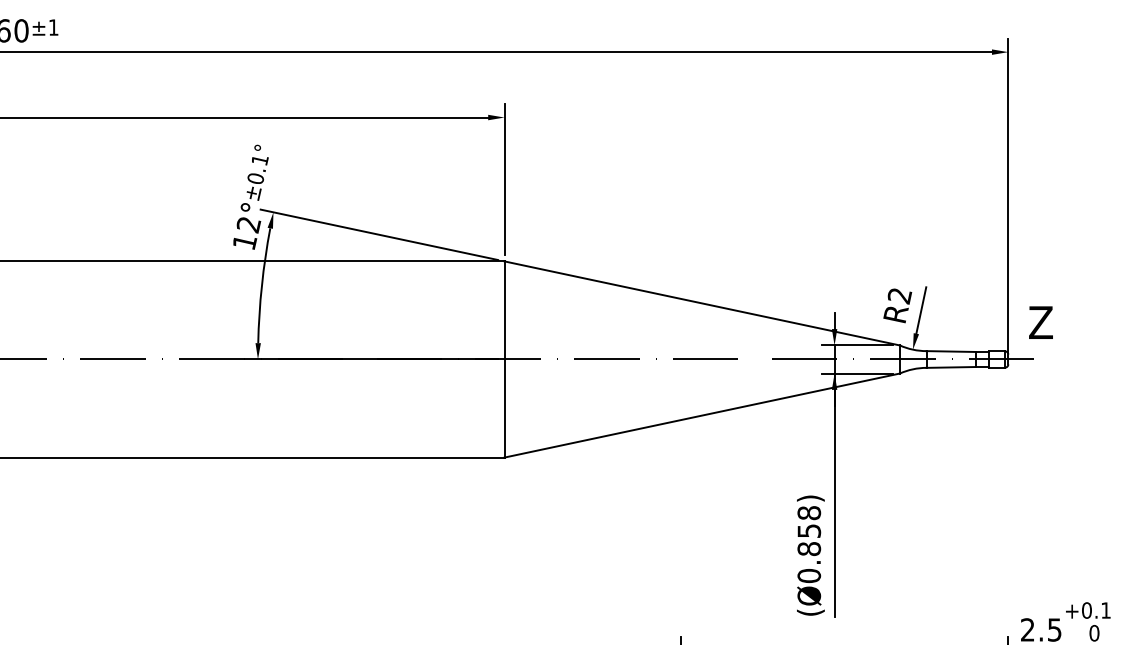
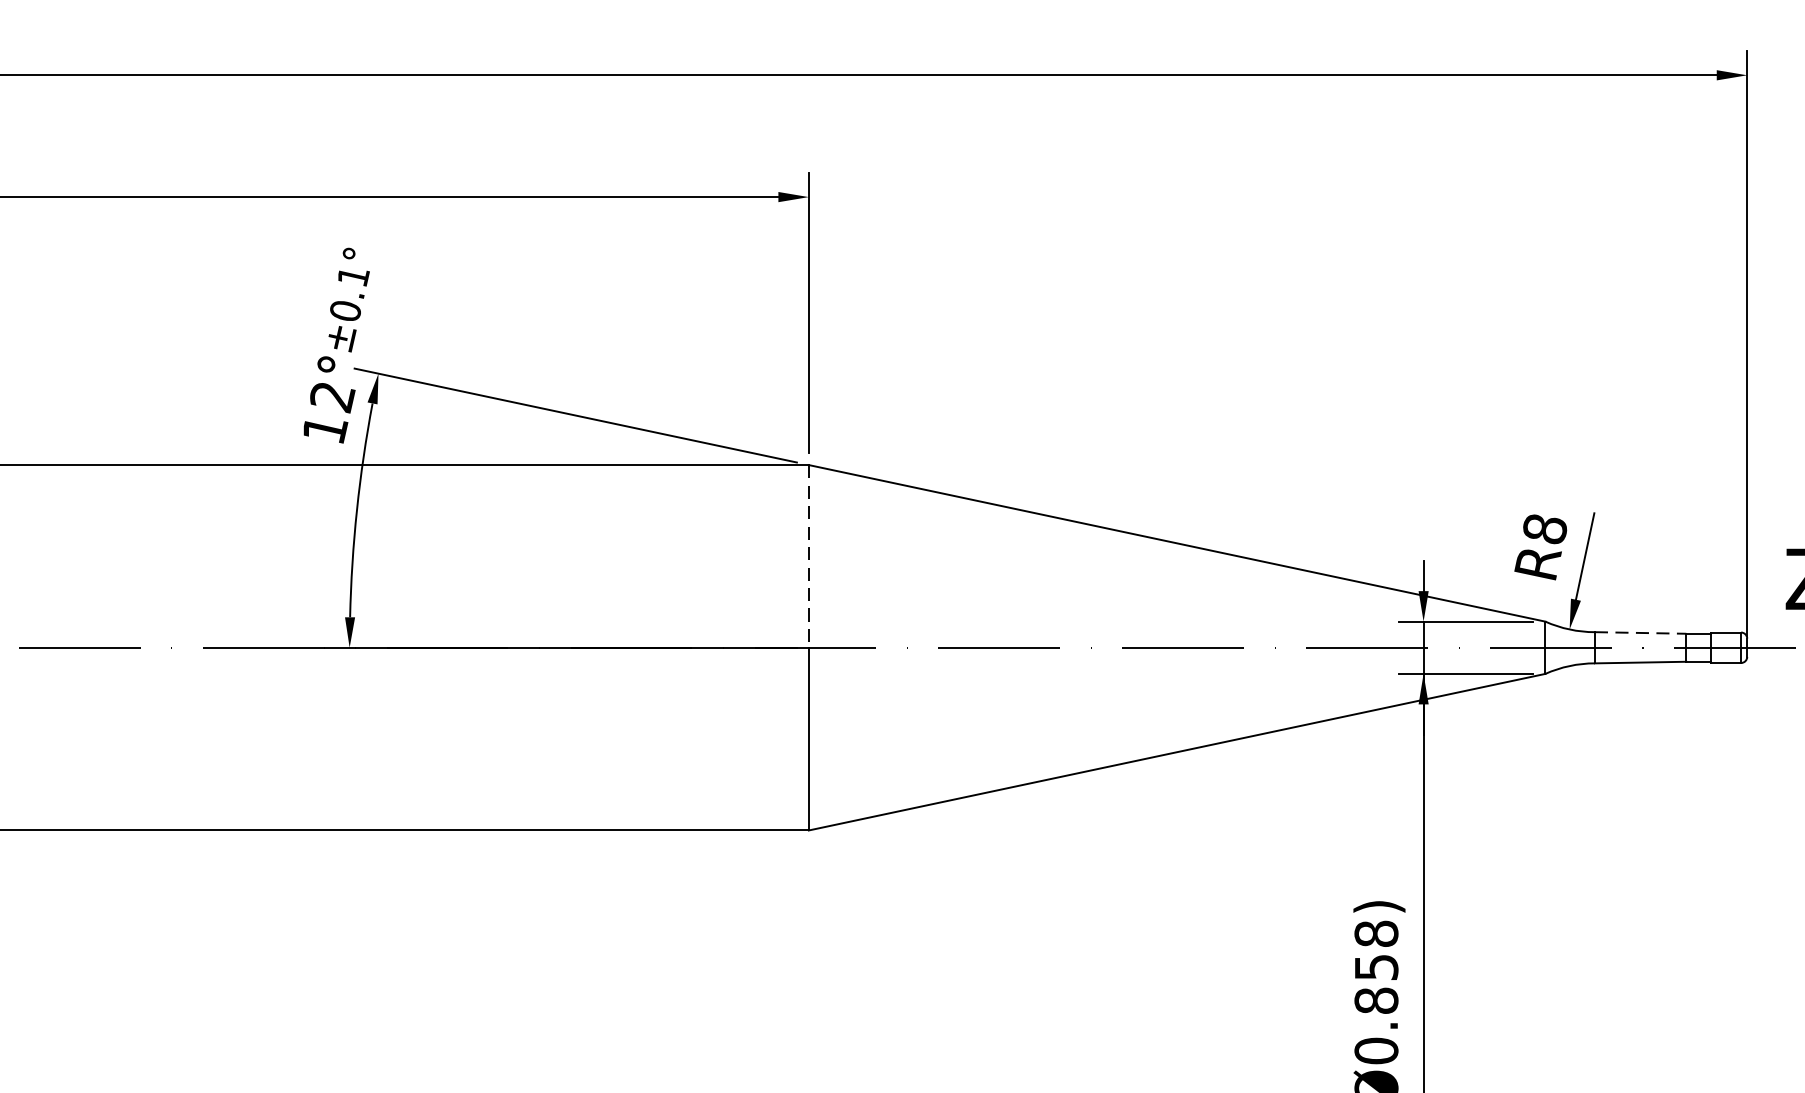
text: (899, 296) -> (1544, 530), R2 -> R8
line: (504, 310) -> (808, 556), solid -> dashed
line: (951, 351) -> (1641, 632), solid -> dashed

